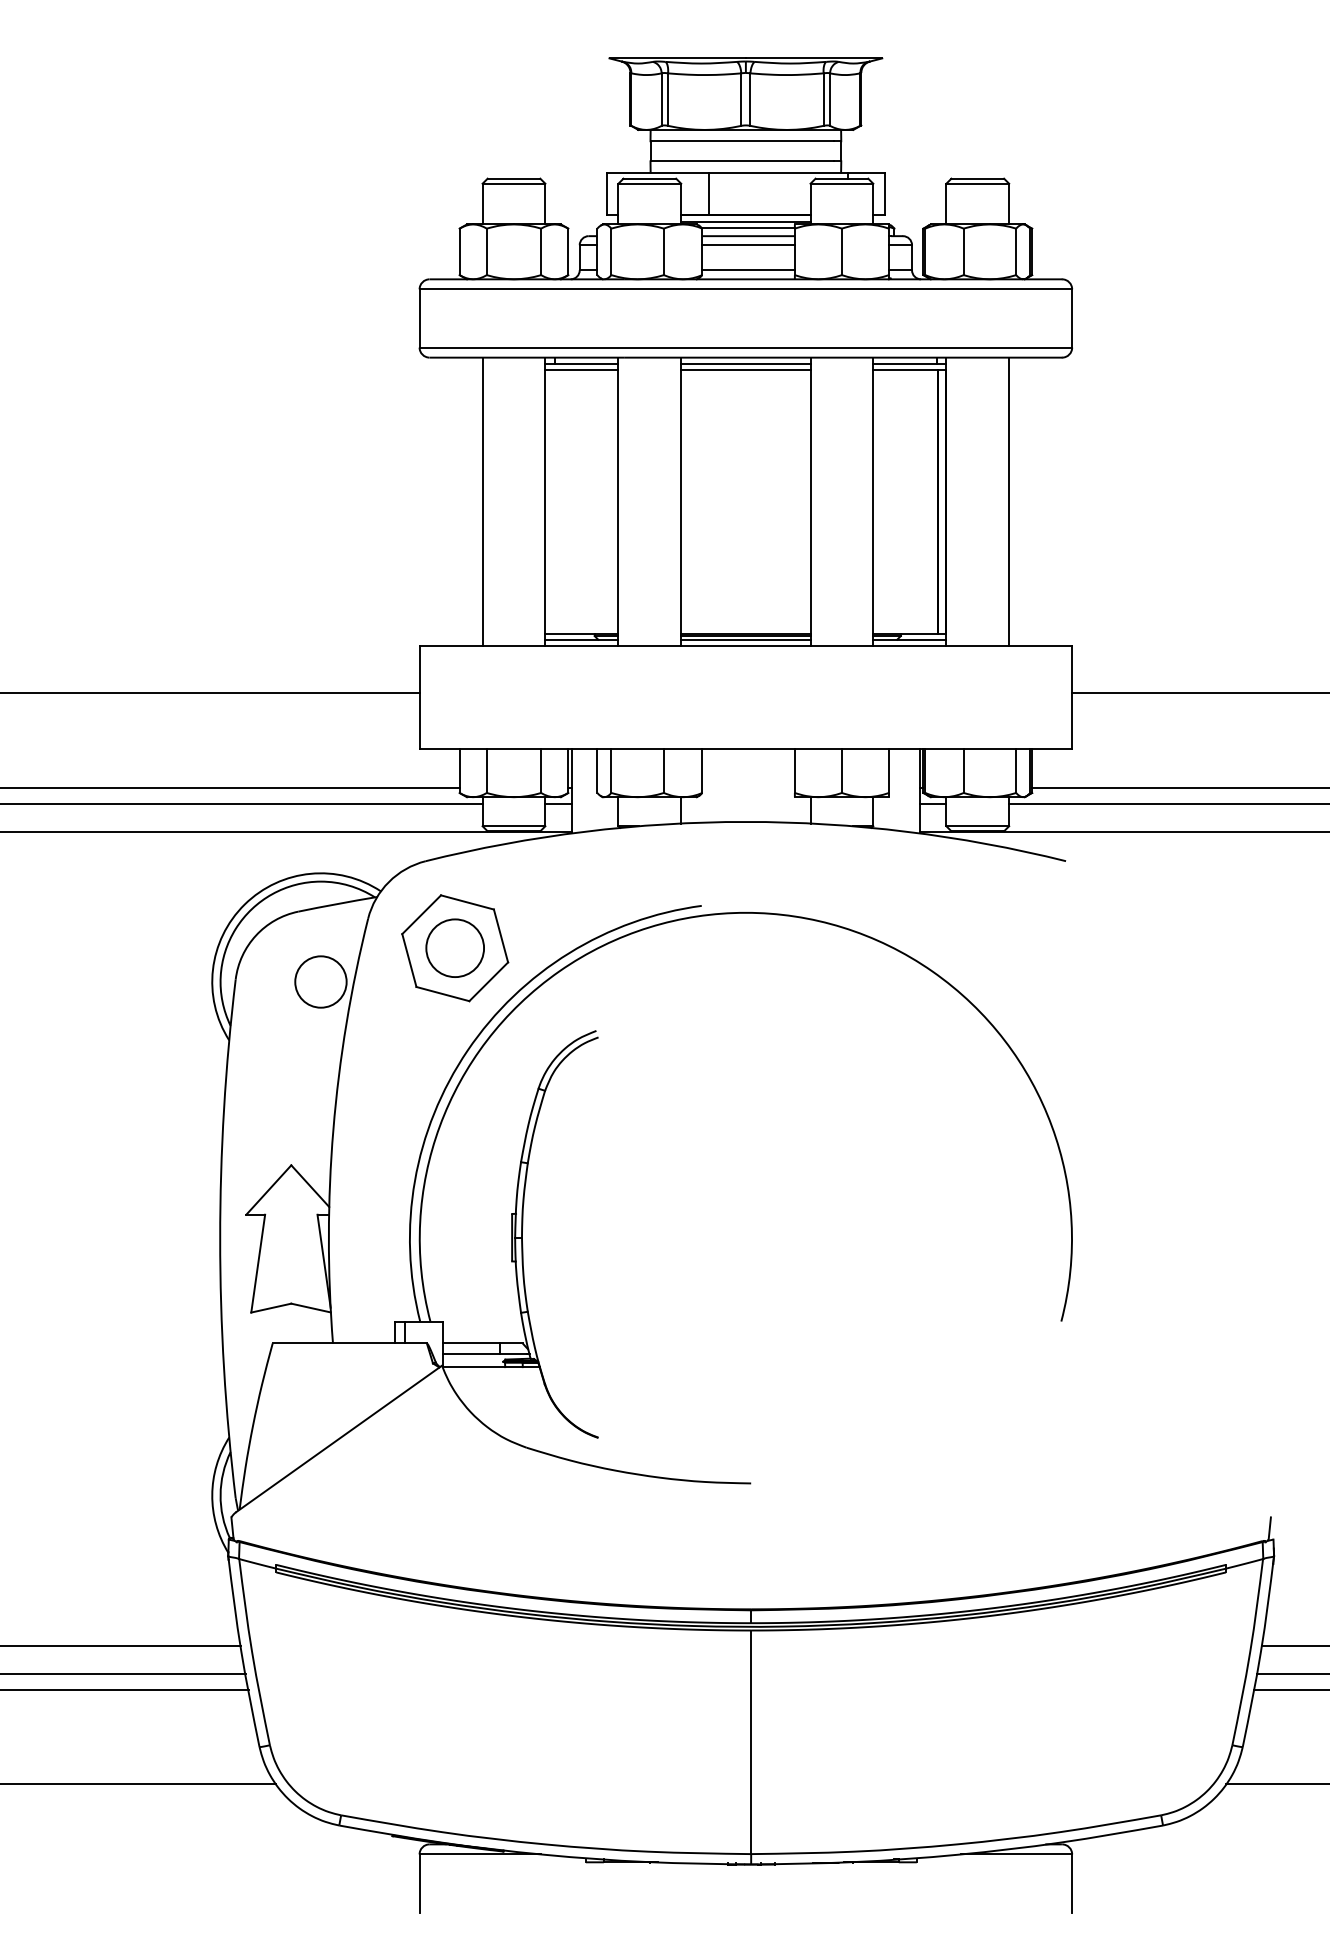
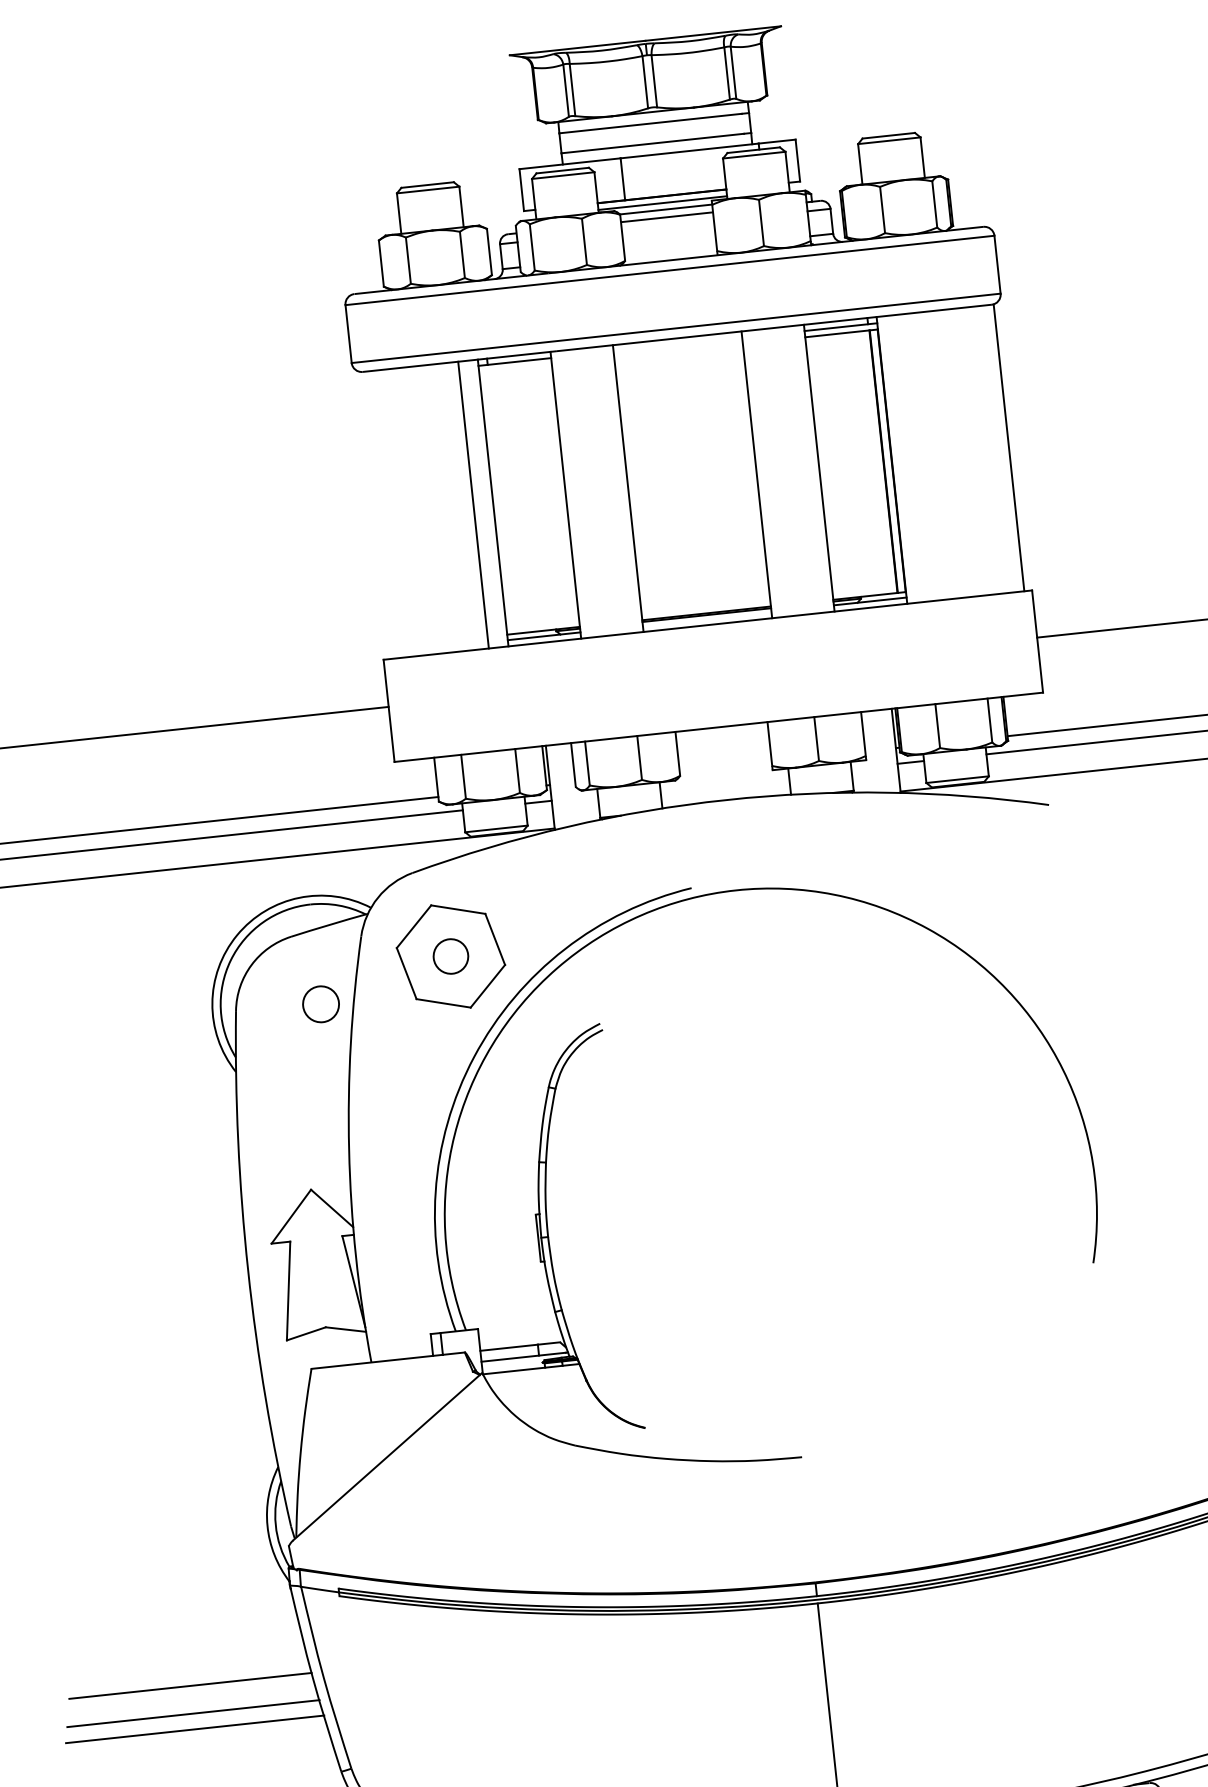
line: (748, 245) -> (667, 226), removed
line: (748, 270) -> (670, 251), removed
line: (745, 363) -> (677, 344), removed
line: (581, 370) -> (515, 368), removed
line: (745, 370) -> (678, 351), removed
line: (482, 501) -> (473, 504), moved
line: (1009, 501) -> (1009, 447), moved
line: (745, 639) -> (706, 618), removed
circle: (455, 948) -> (451, 956), size x0.6
circle: (320, 981) -> (320, 1003), size x0.7

